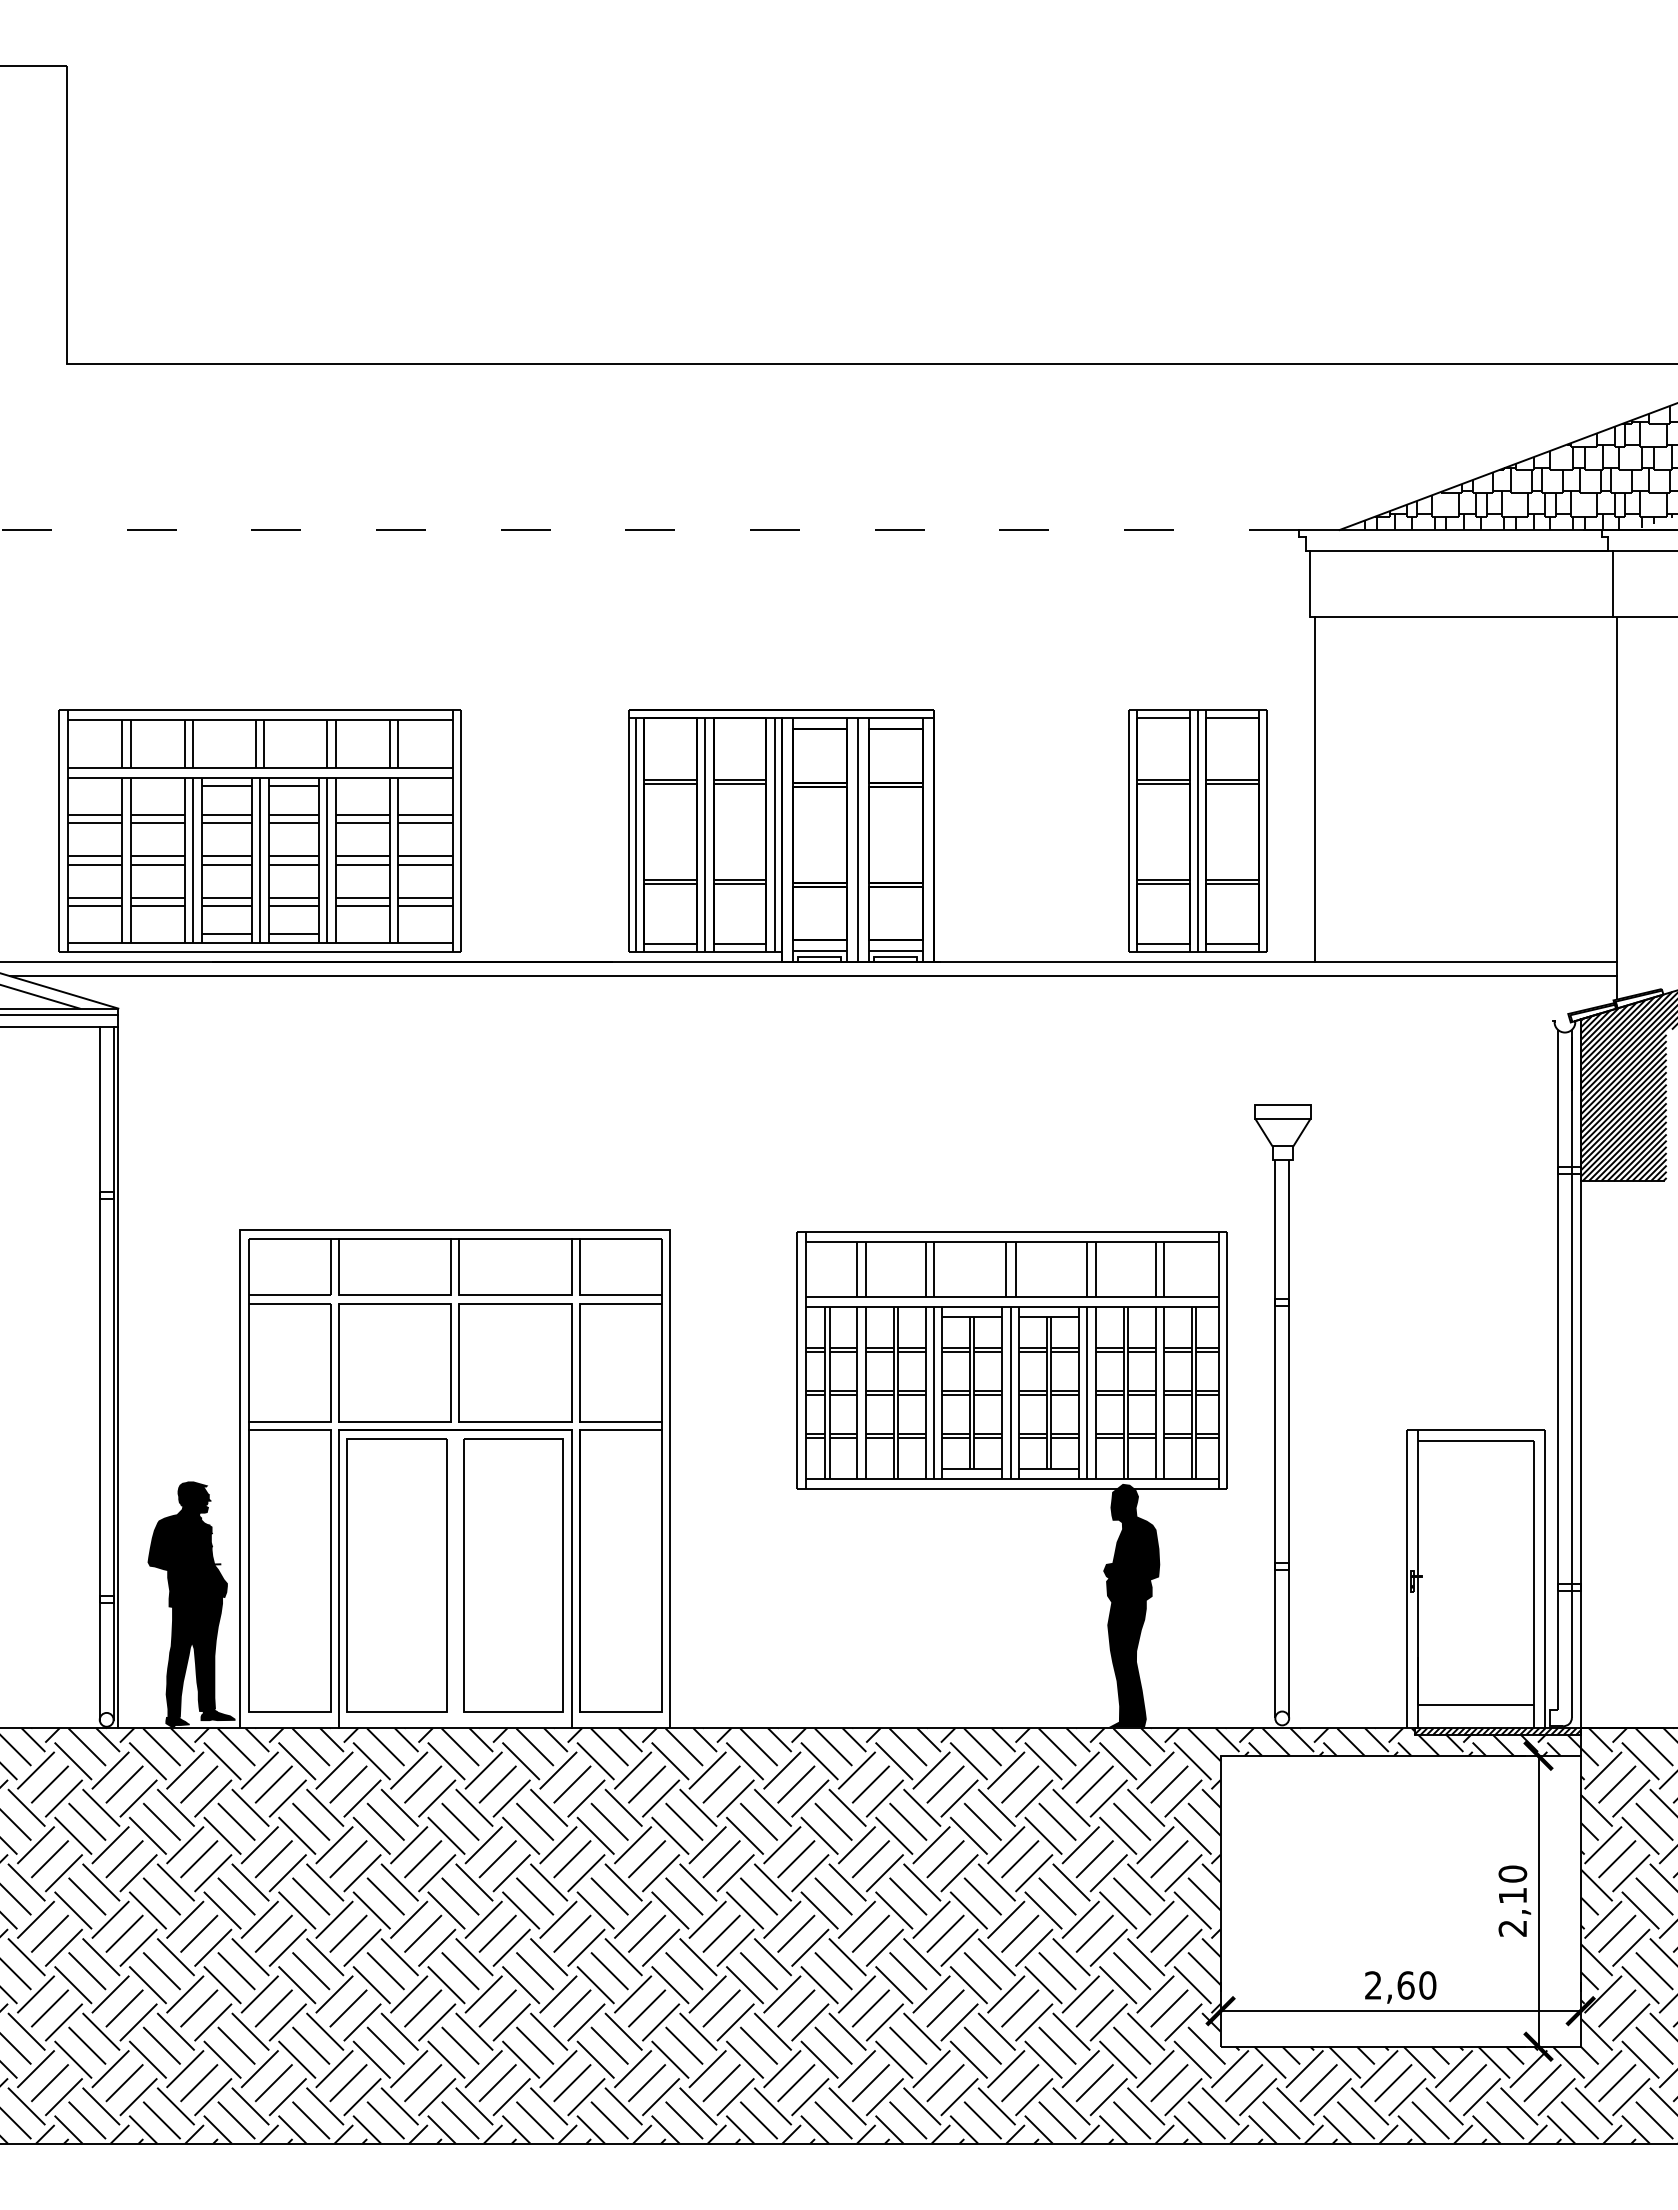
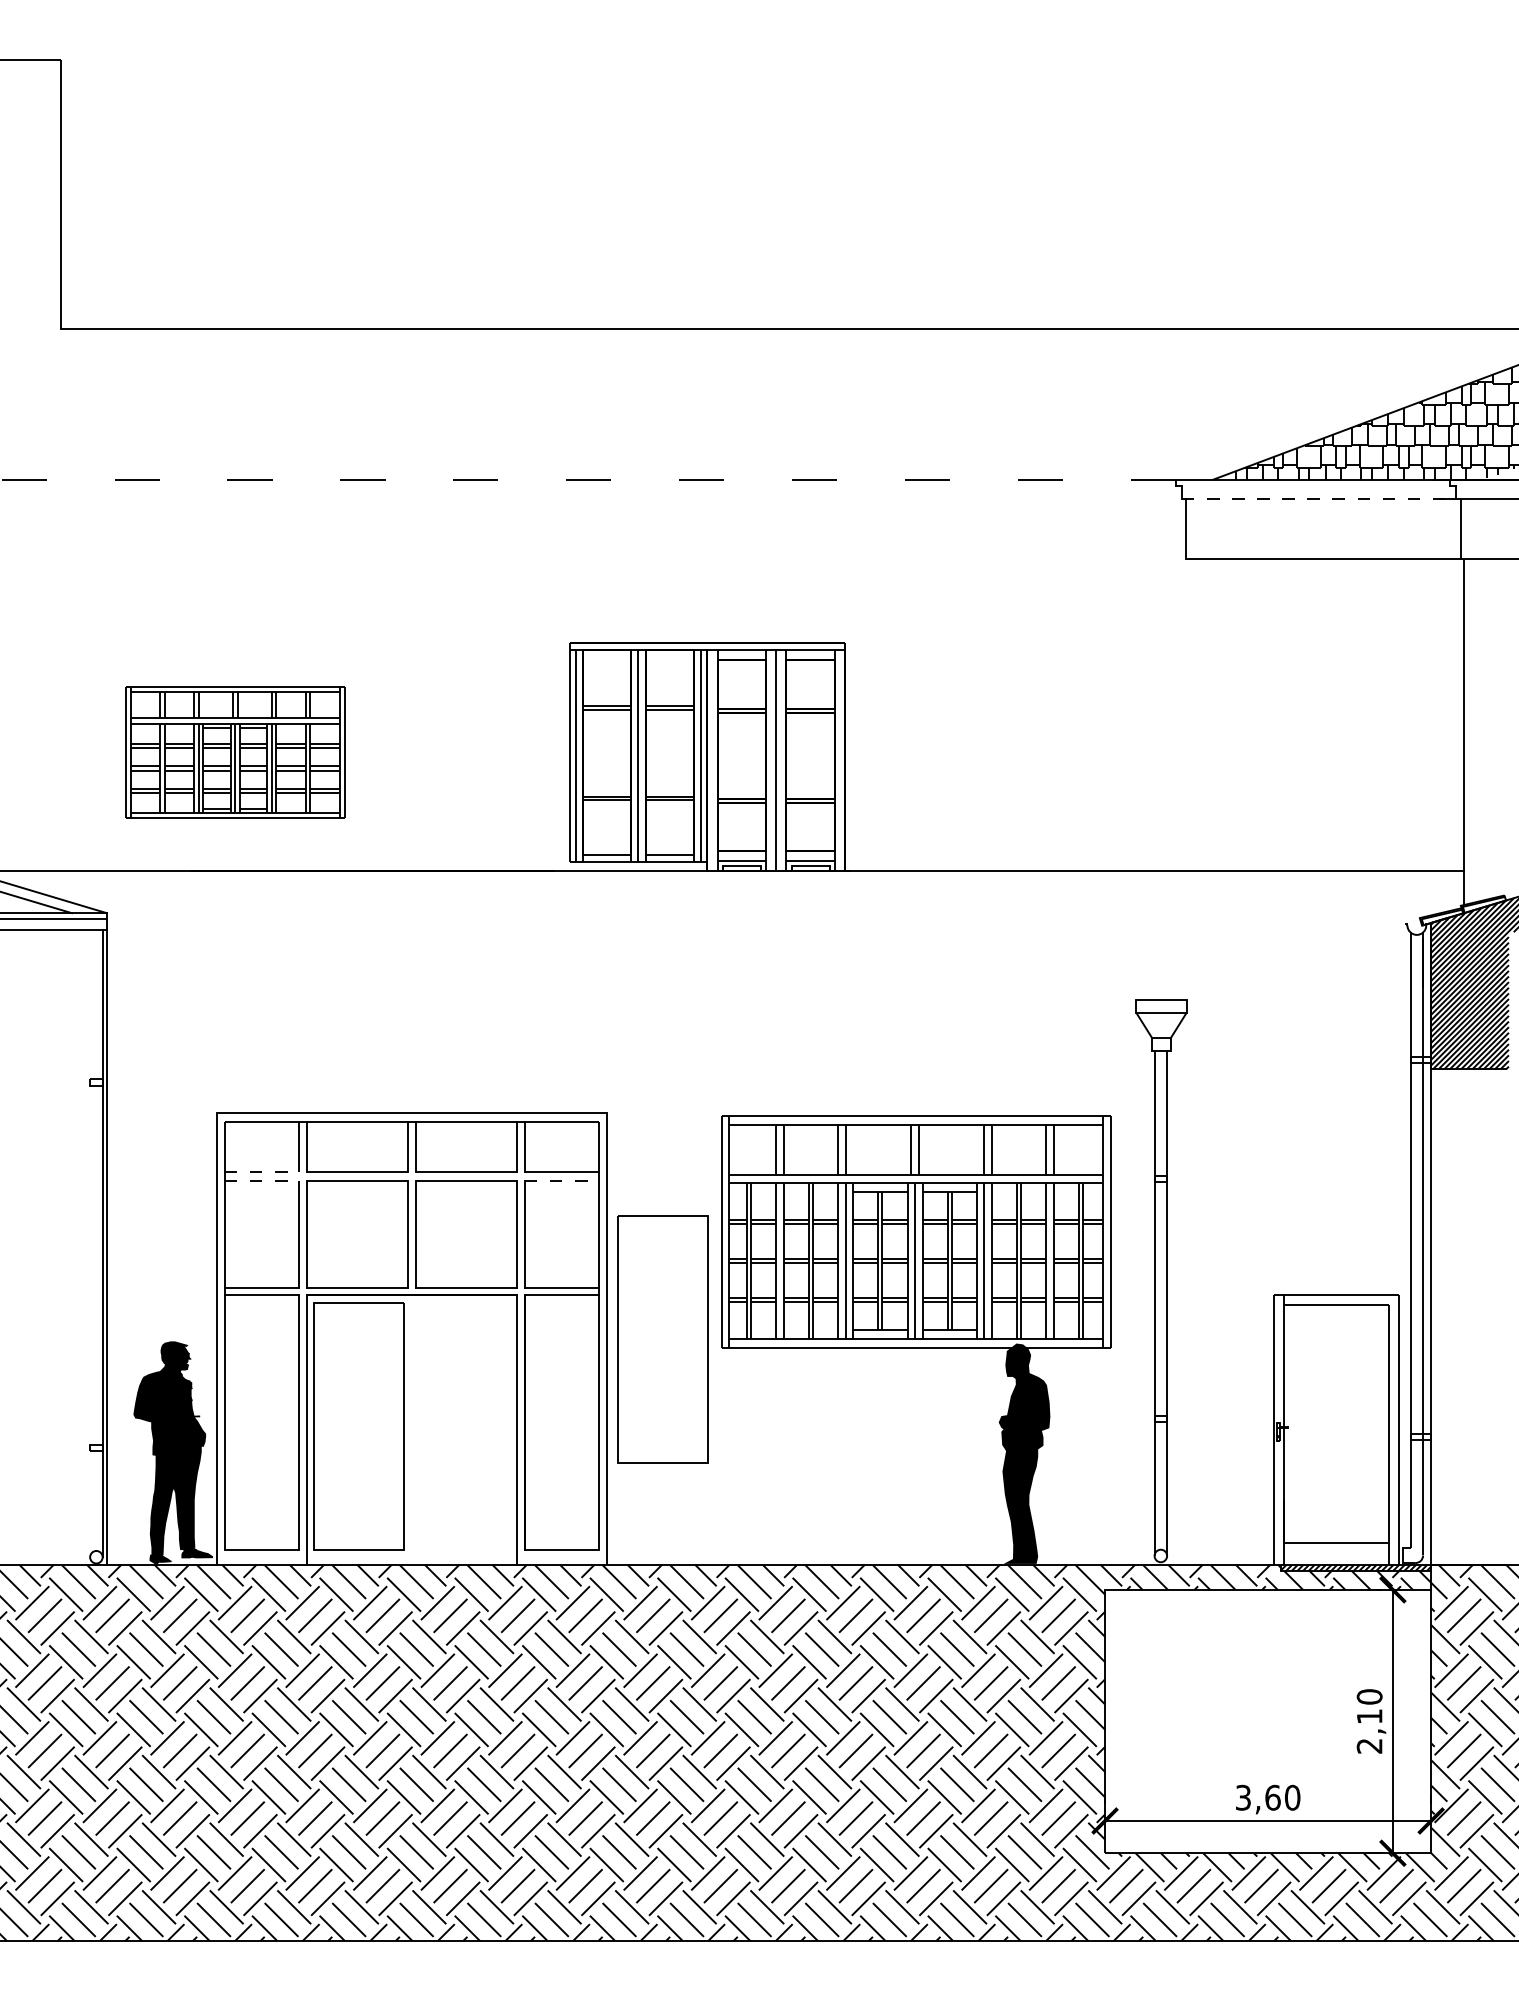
line: (1457, 550) -> (1319, 498), solid -> dashed
line: (1314, 789) -> (1190, 714), removed
part: (259, 830) -> (234, 751), size x0.6
part: (1197, 830) -> (1084, 751), removed
line: (813, 976) -> (736, 884), removed
line: (289, 1294) -> (261, 1172), solid -> dashed
line: (289, 1304) -> (261, 1181), solid -> dashed
line: (621, 1304) -> (562, 1181), solid -> dashed
line: (99, 1372) -> (89, 1242), removed
part: (513, 1575) -> (663, 1339), moved
text: (1373, 1985) -> (1243, 1797), 2,60 -> 3,60

